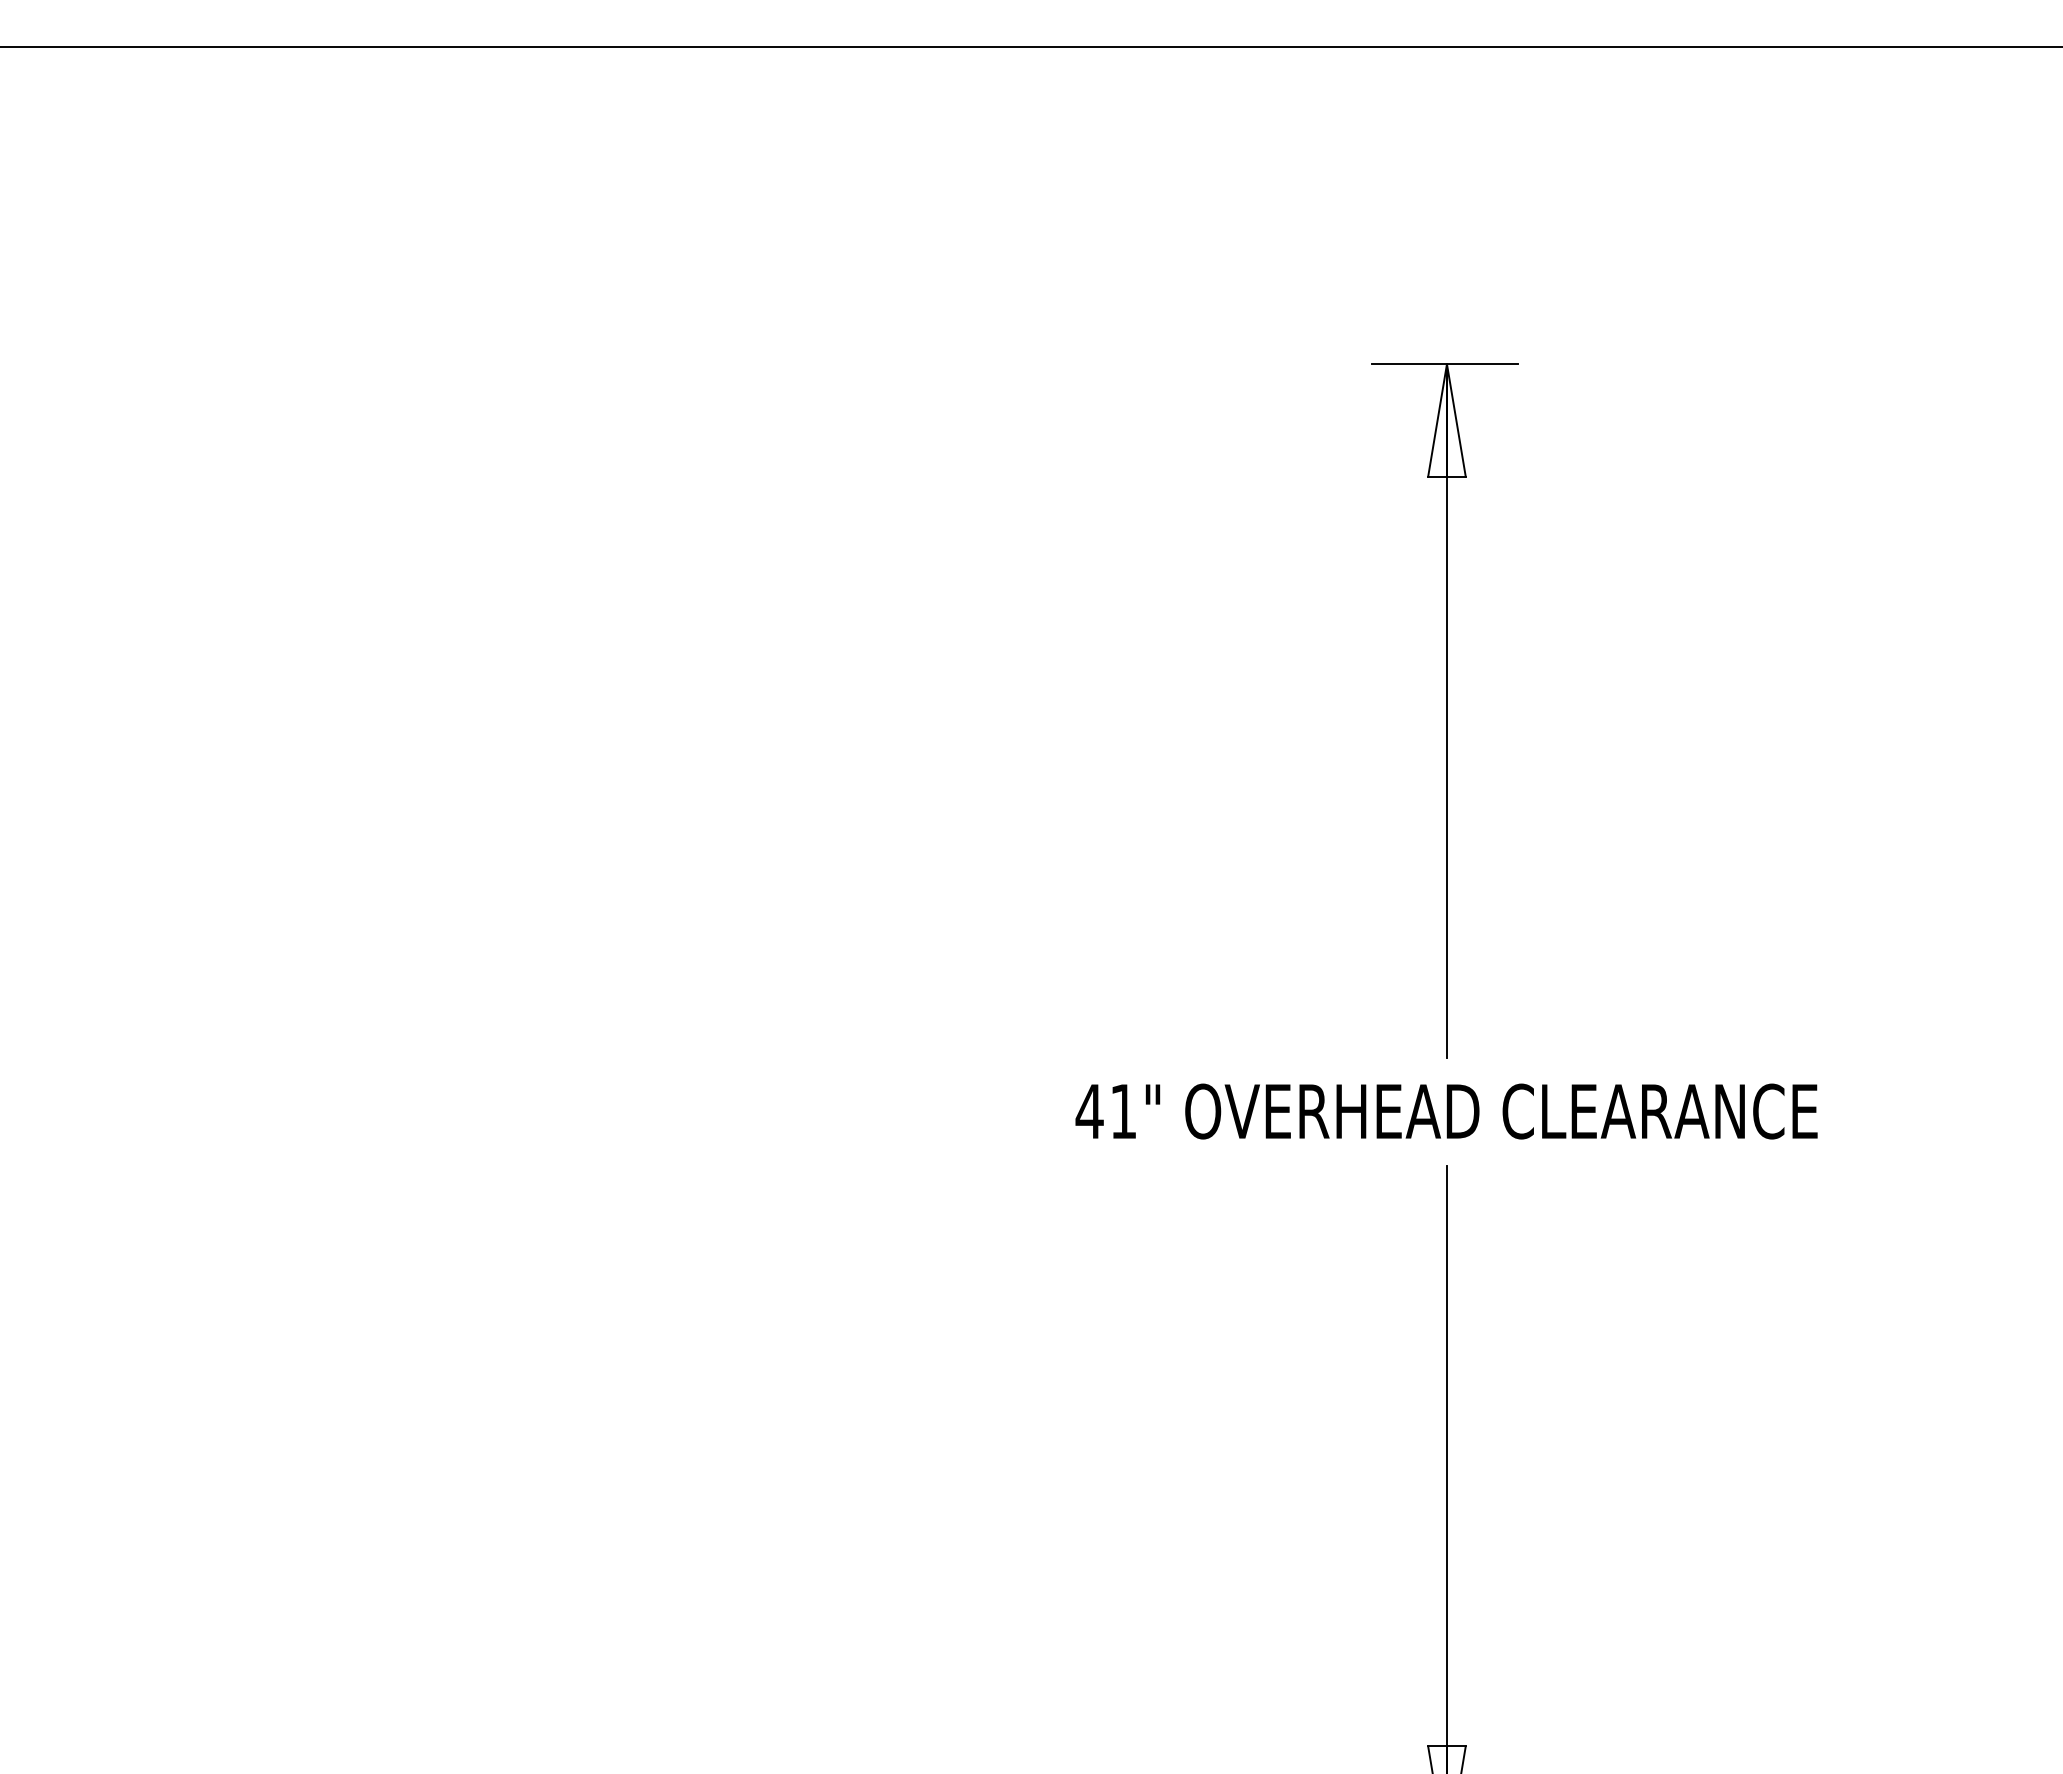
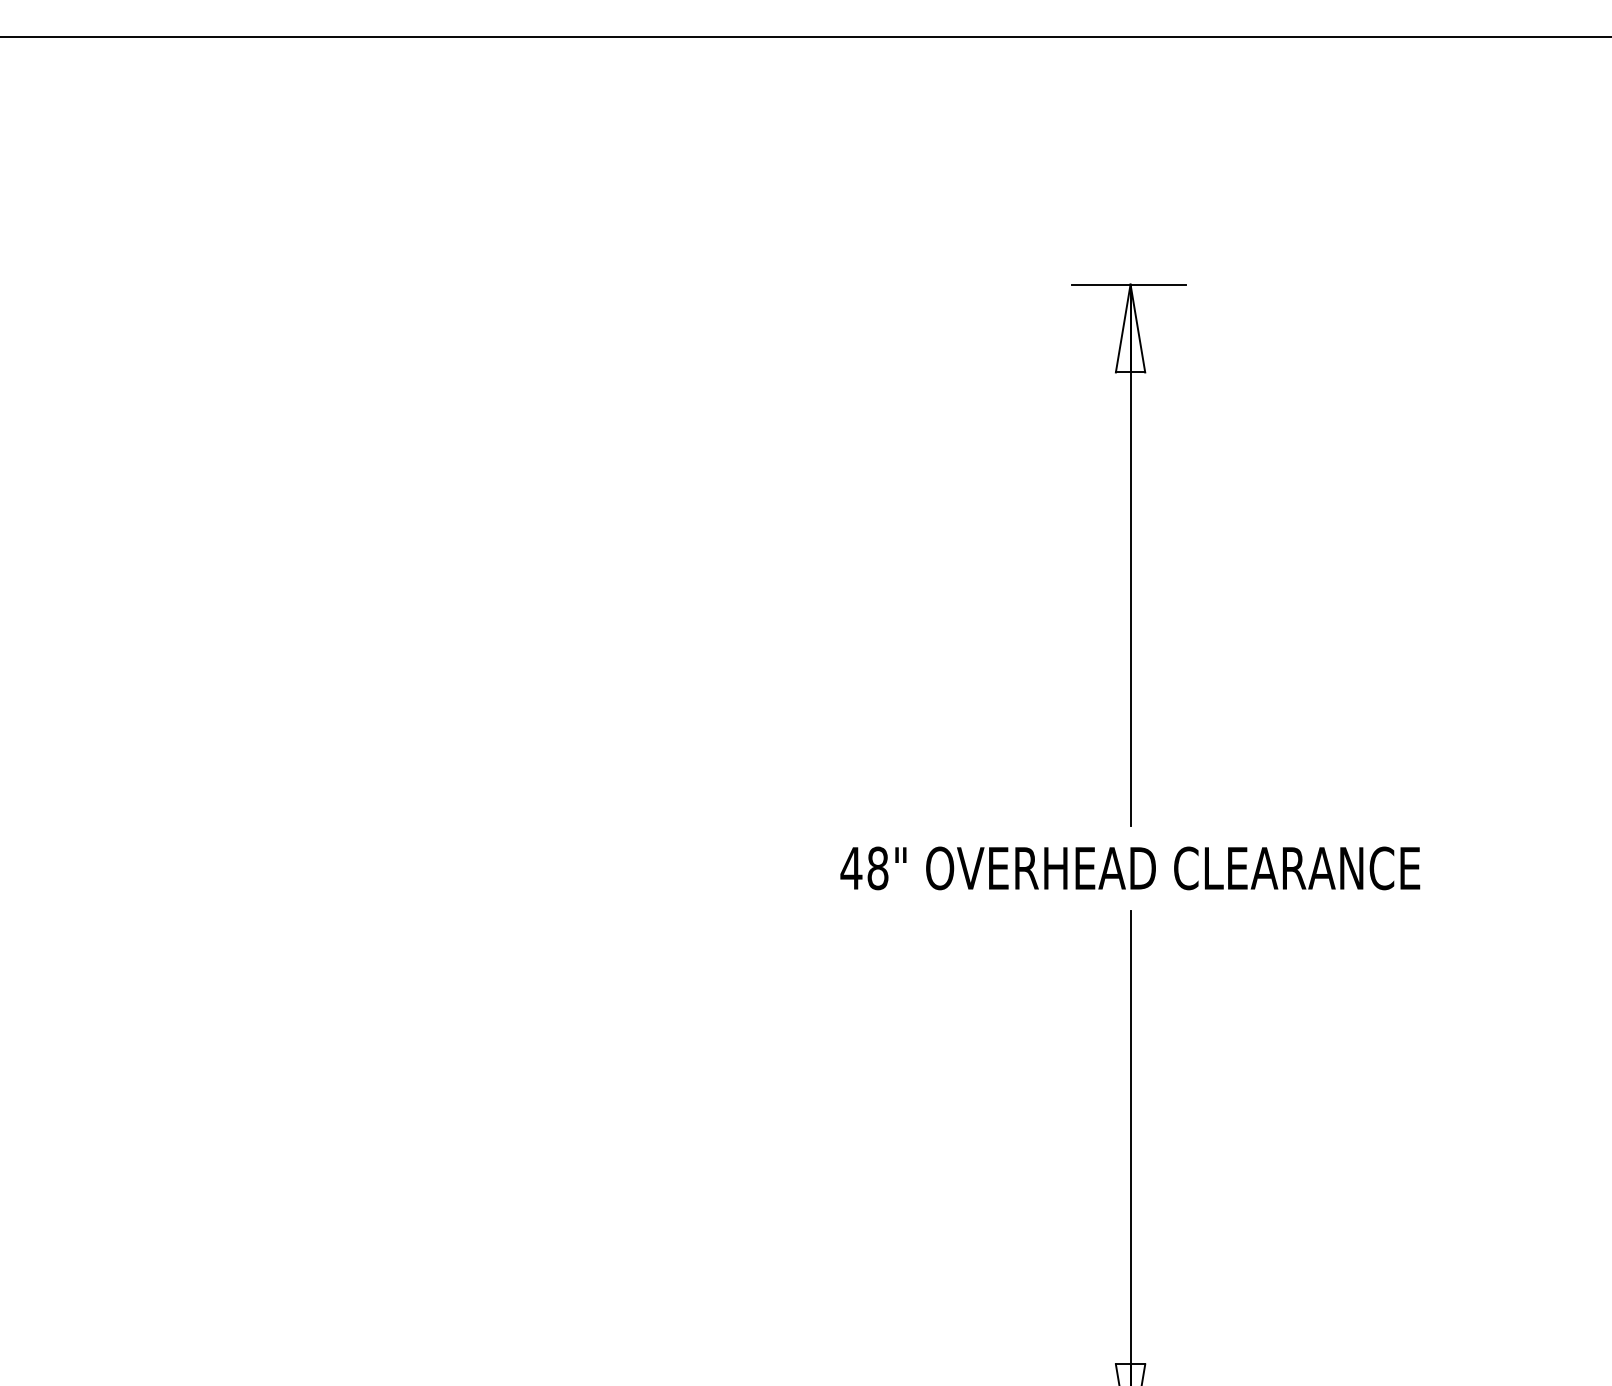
text: (1123, 1111) -> (877, 868), 41" -> 48"

